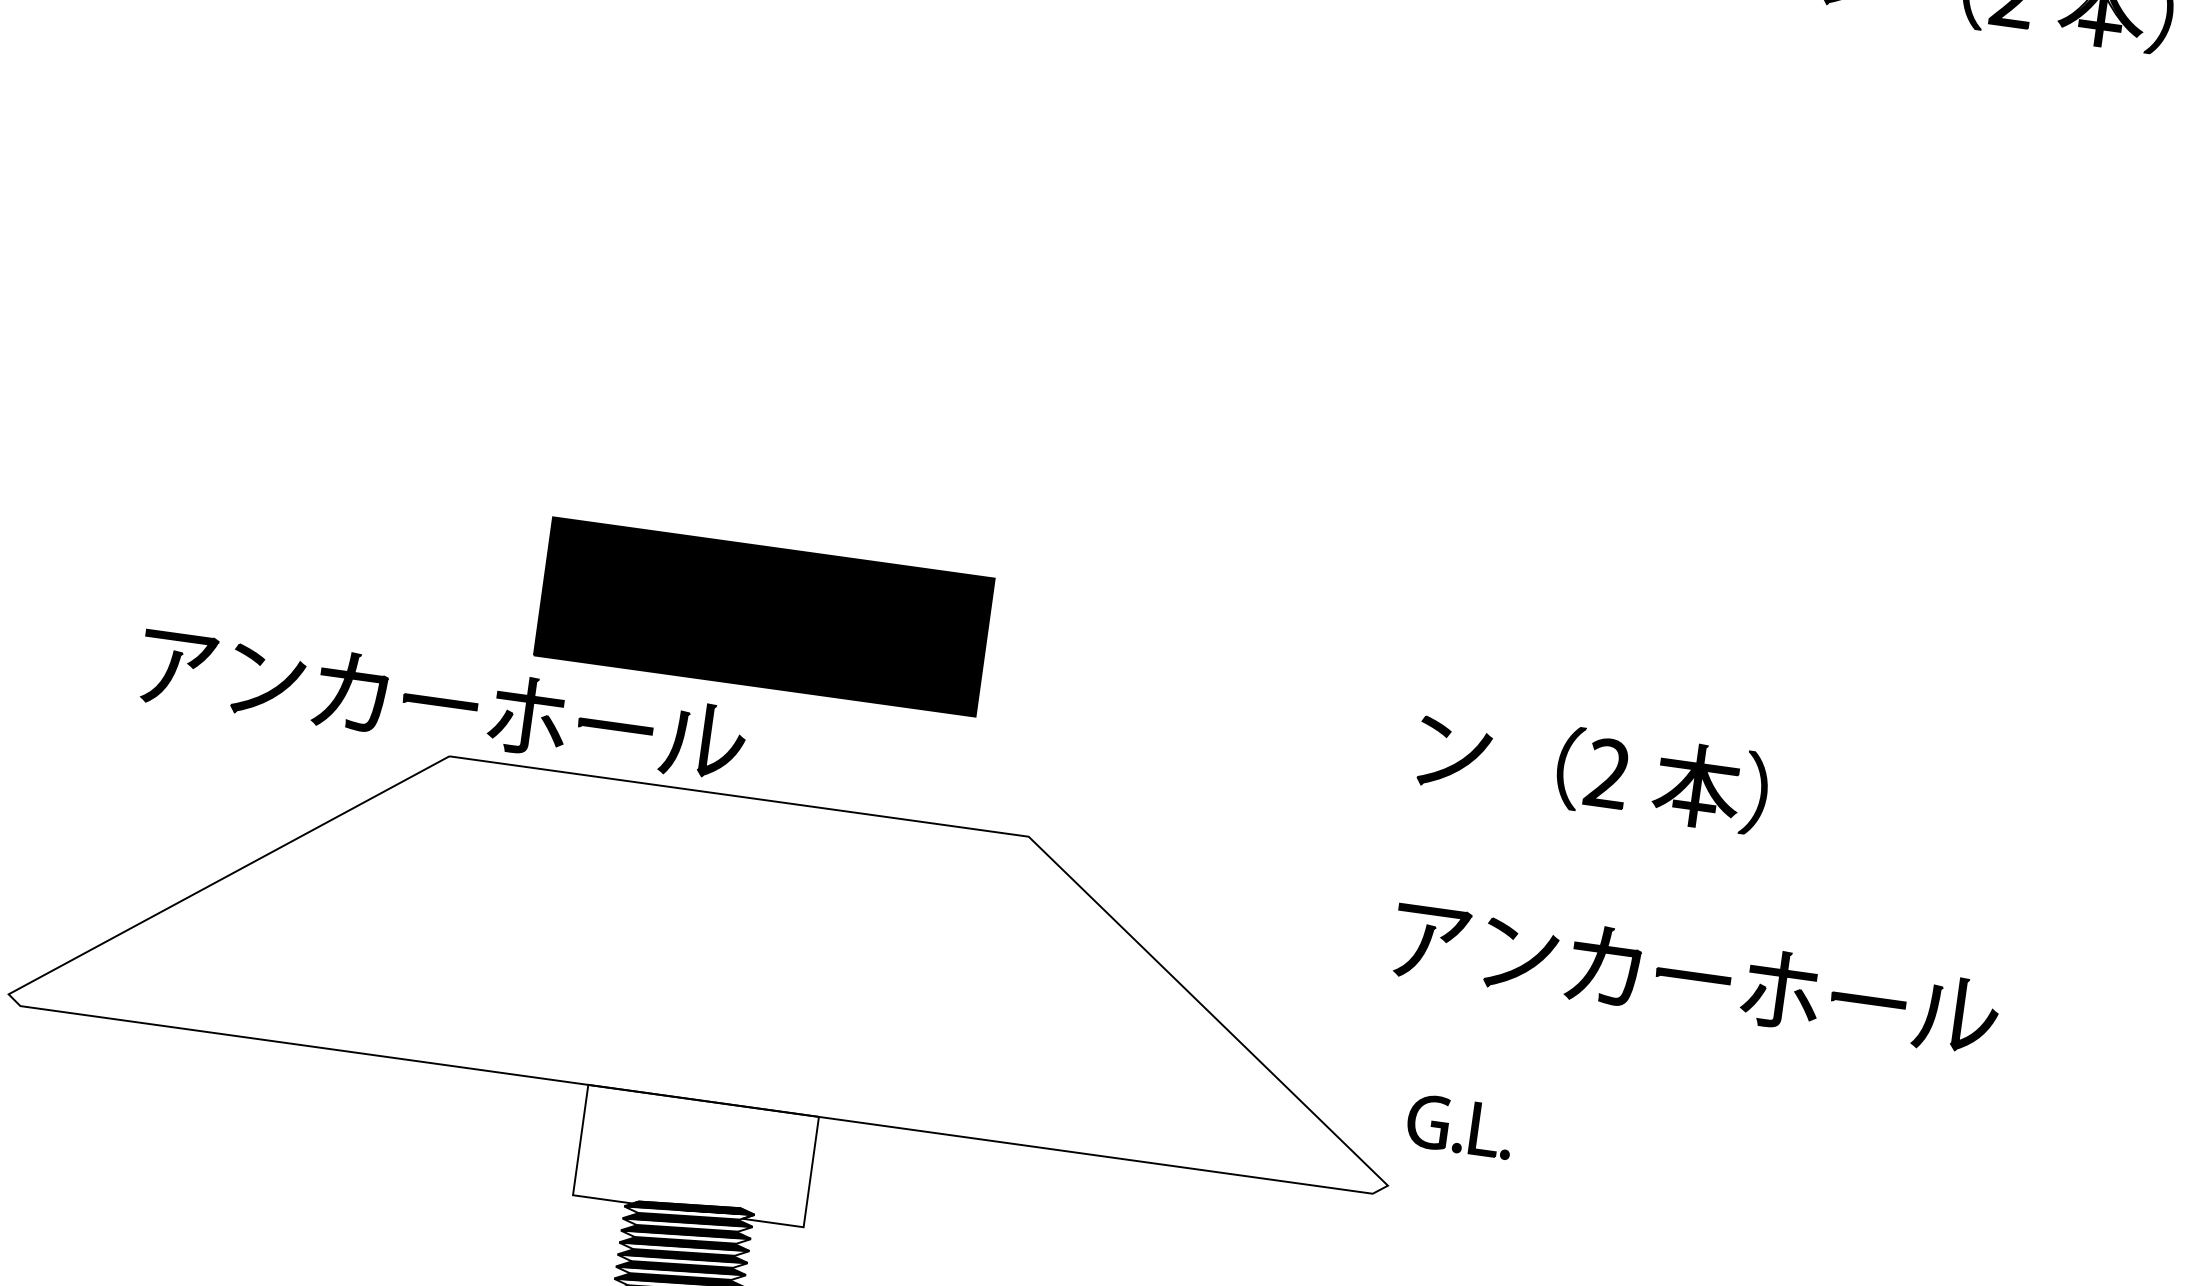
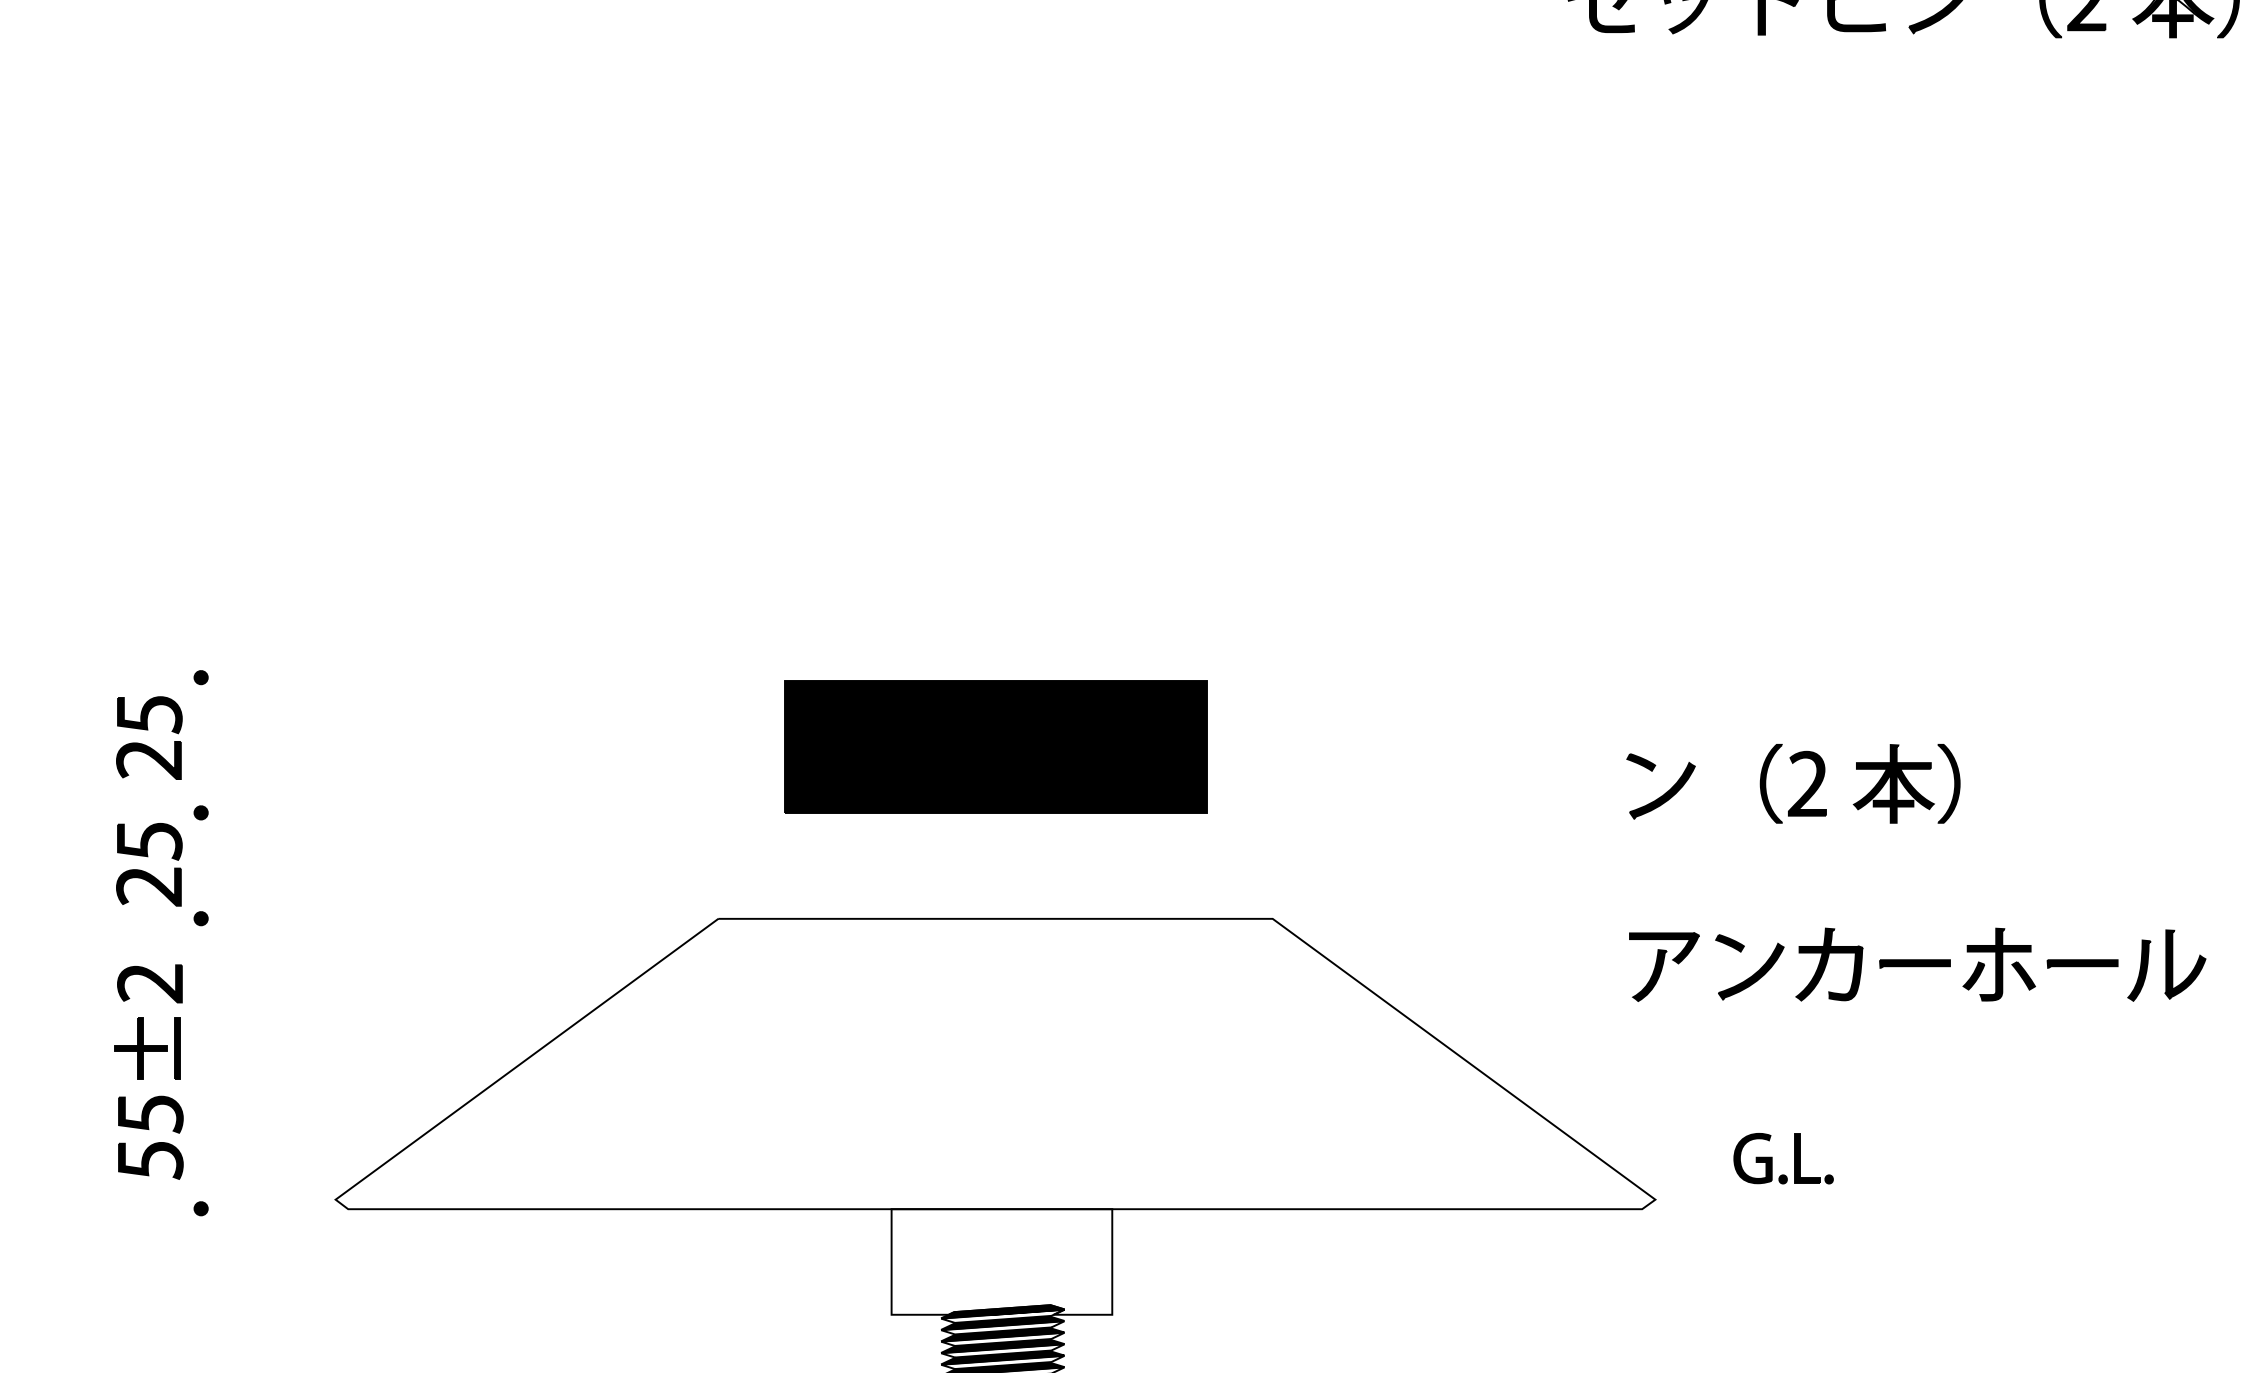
part: (442, 703) -> (705, 870), removed
part: (1448, 1124) -> (1772, 1158), moved

